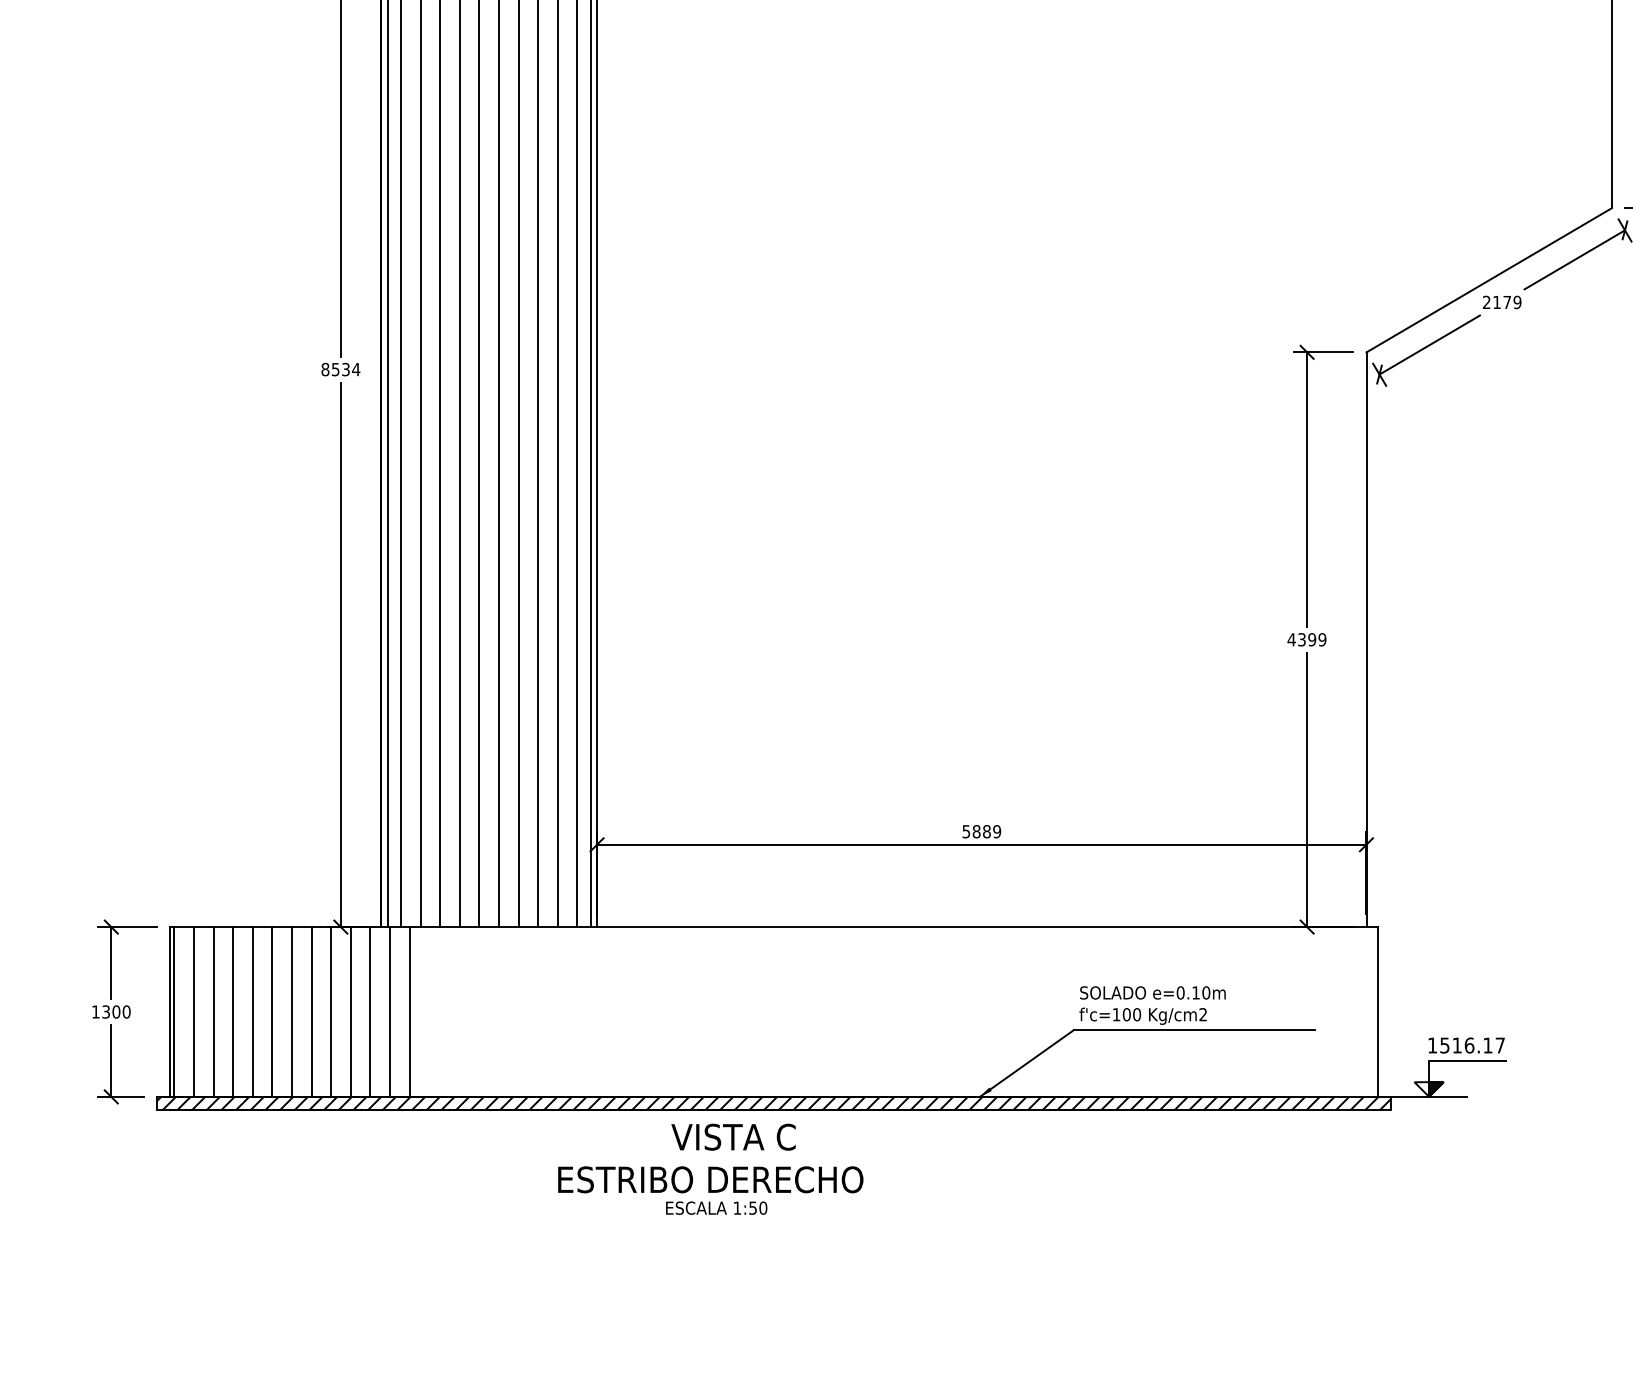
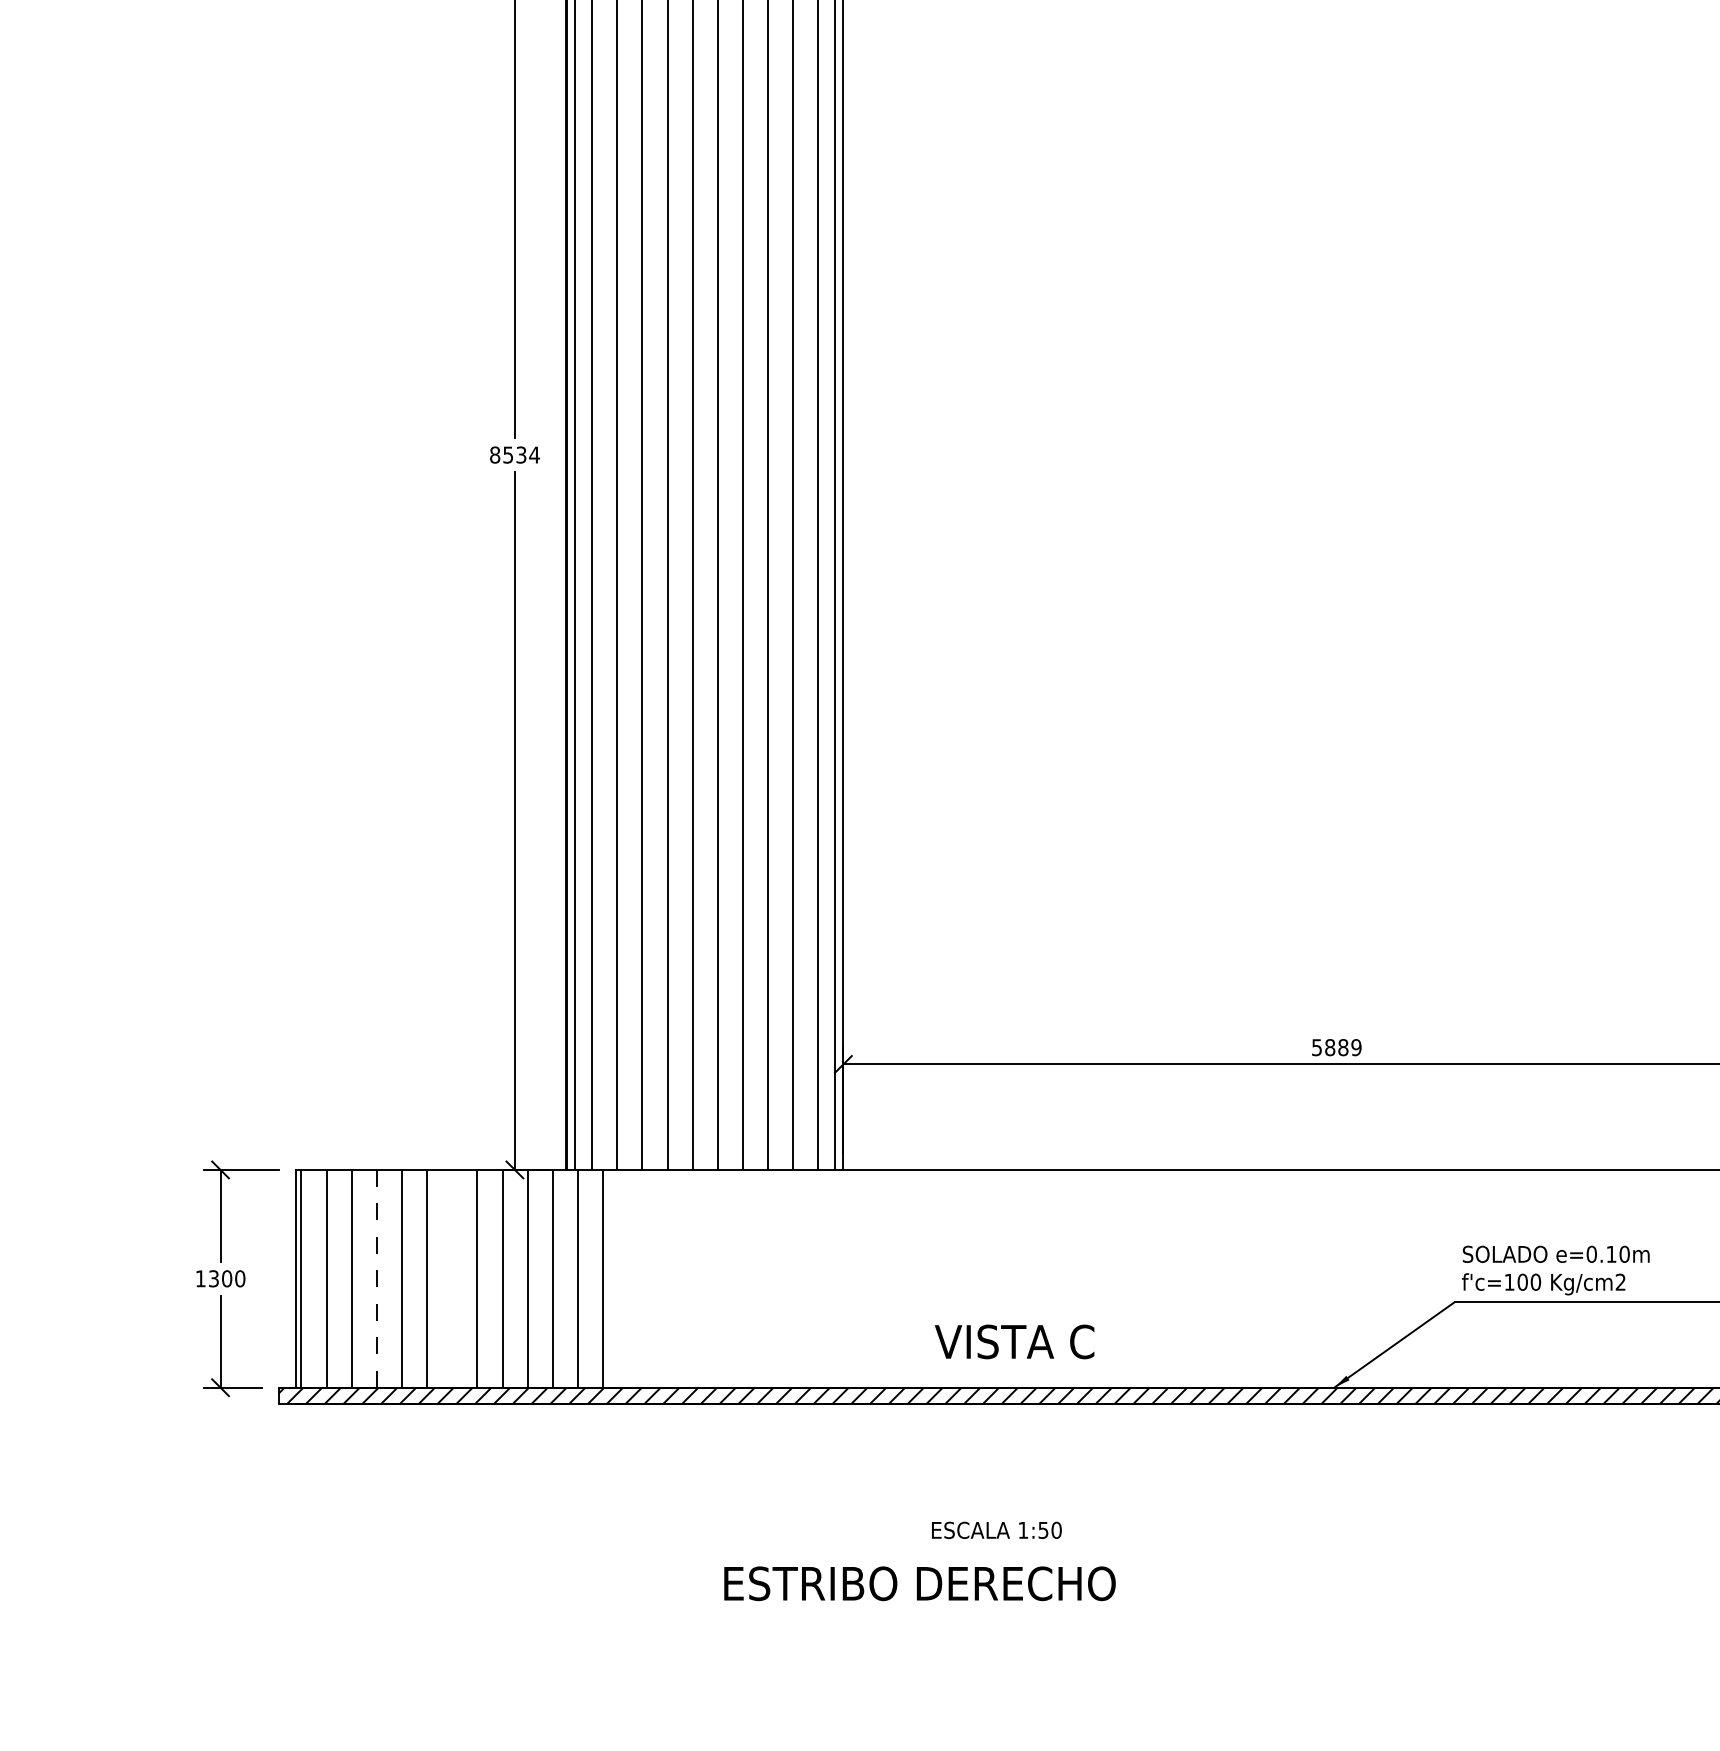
line: (292, 1011) -> (452, 1278), removed
line: (233, 1012) -> (377, 1279), solid -> dashed
text: (733, 1136) -> (1014, 1341), moved
text: (710, 1179) -> (919, 1583), moved

